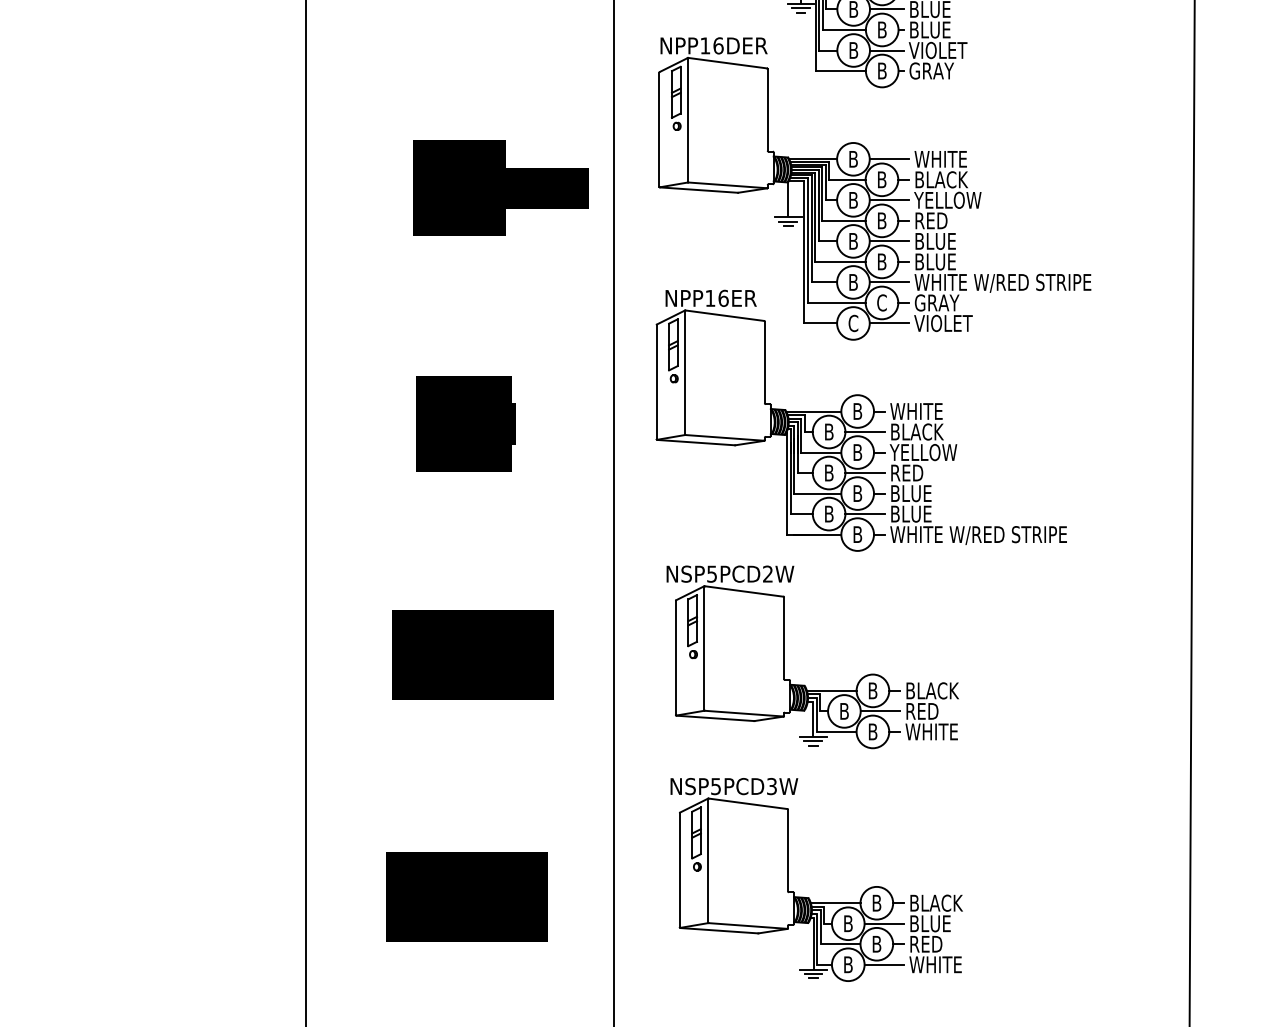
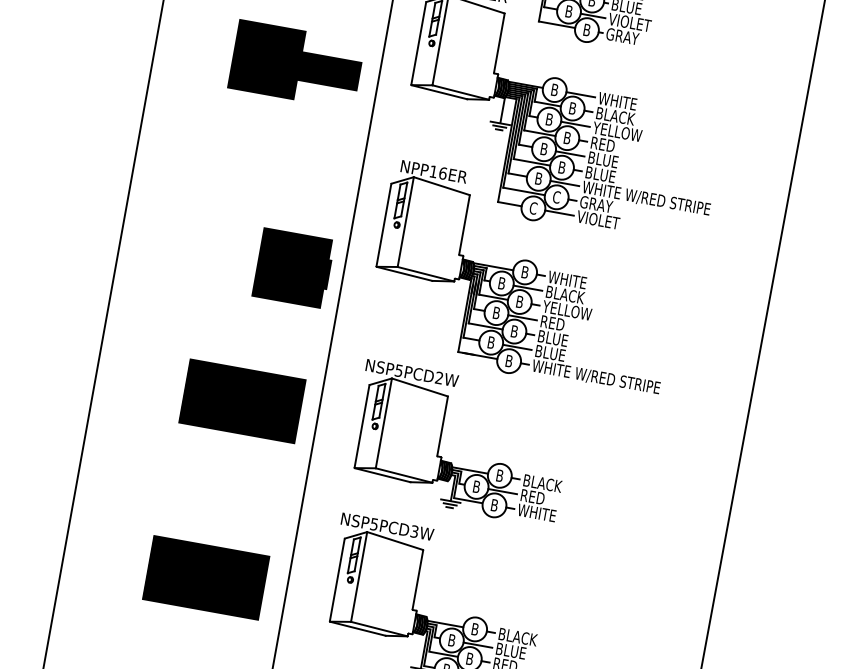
text: (465, 423) -> (293, 267), moved
text: (472, 654) -> (242, 400), moved
text: (466, 896) -> (205, 577), moved

